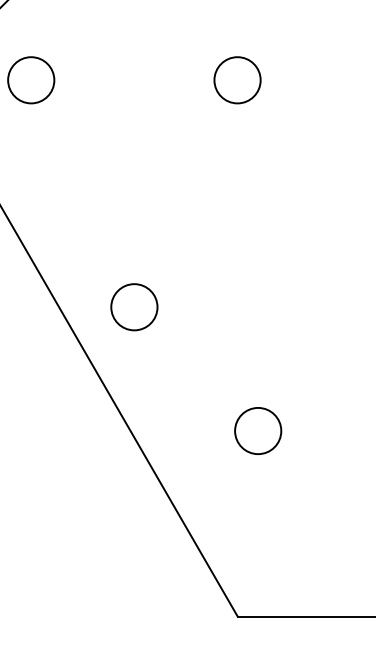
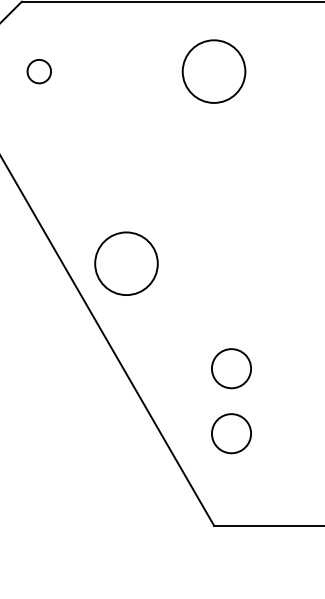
circle: (30, 80) -> (38, 71), size x0.6
circle: (236, 80) -> (213, 71), size x1.6
circle: (134, 306) -> (126, 263), size x1.6
circle: (258, 507) -> (231, 433), added

